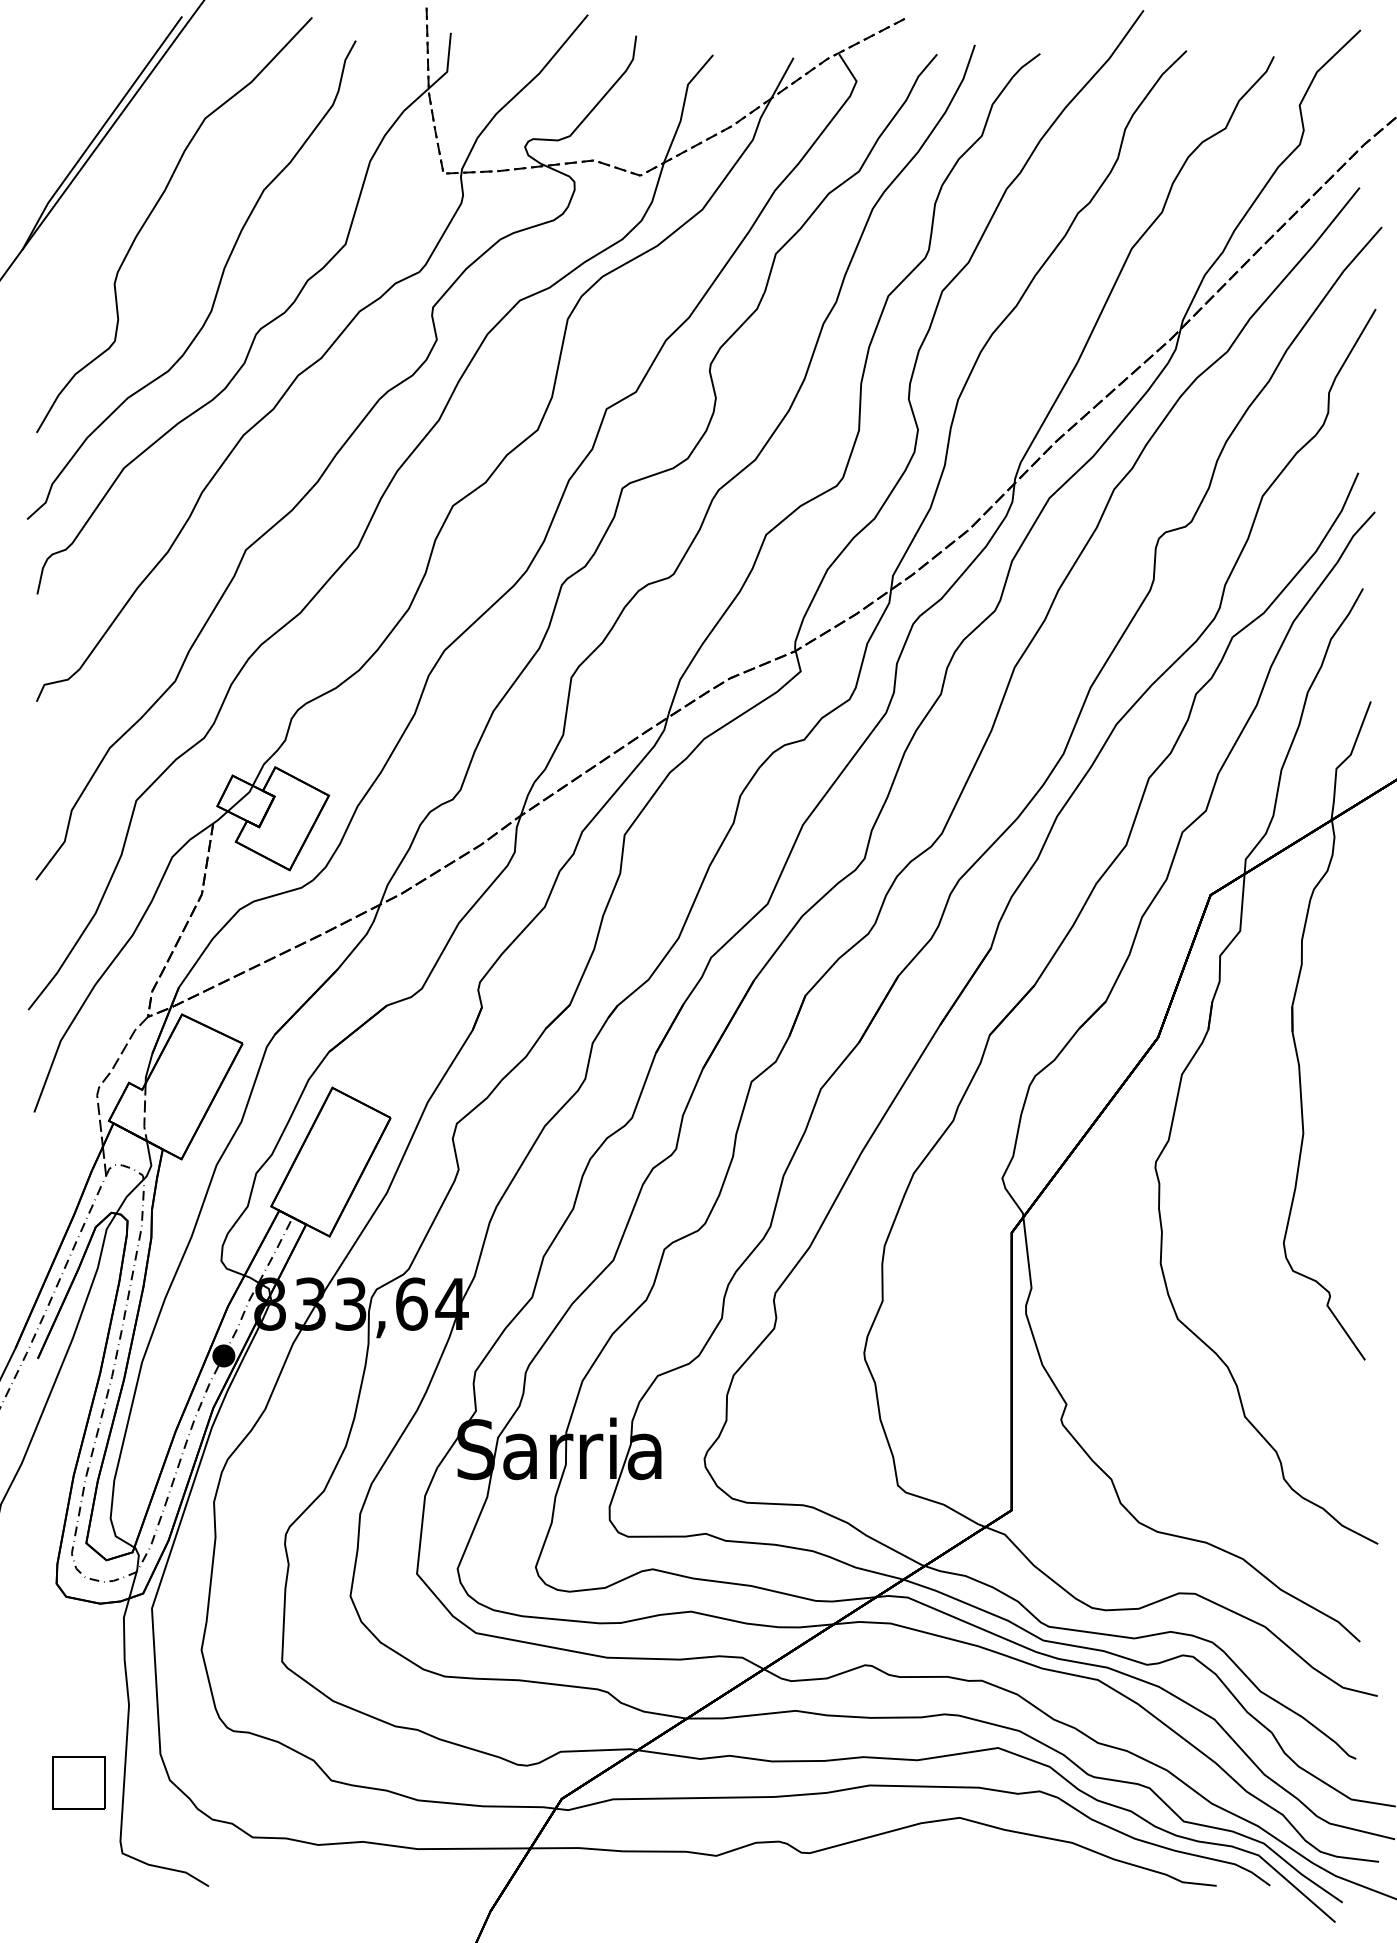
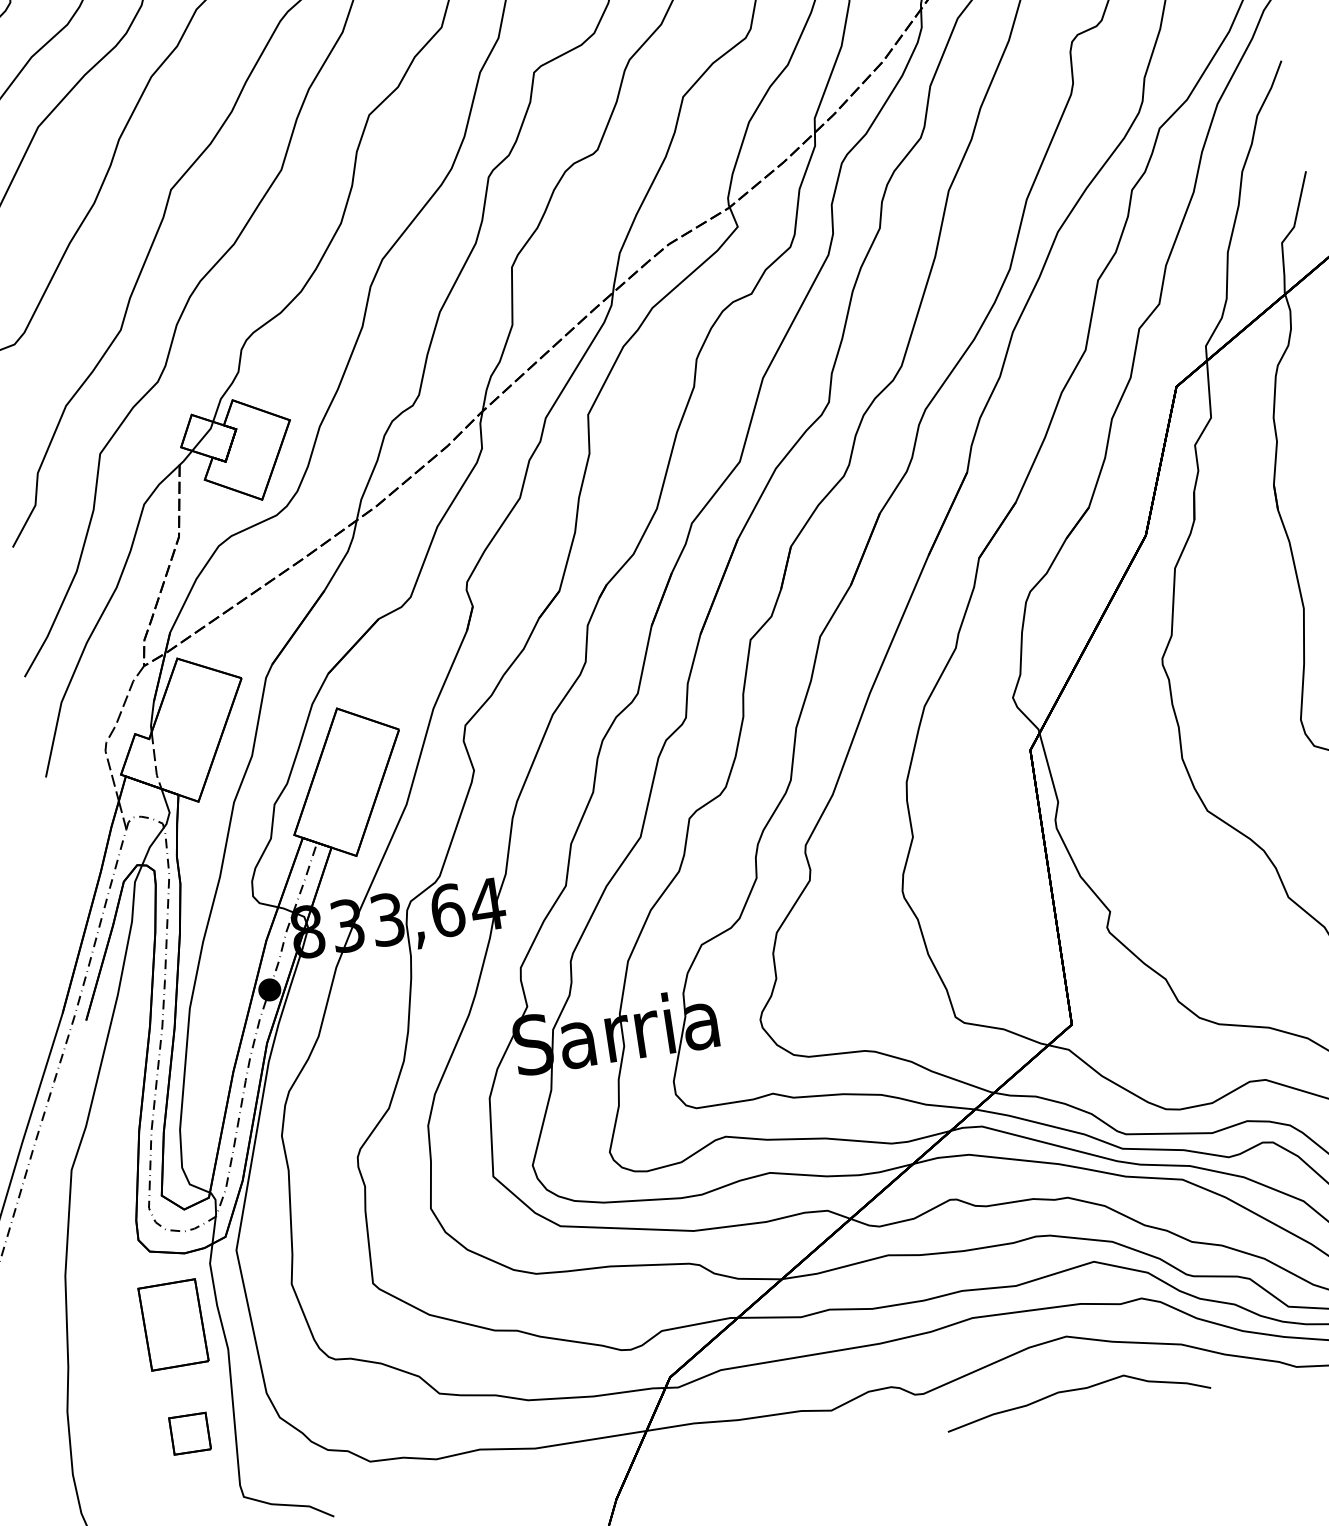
part: (78, 1672) -> (173, 1324), added
part: (78, 1782) -> (189, 1433), size x0.71
curve: (961, 1872) -> (1076, 1390), added

